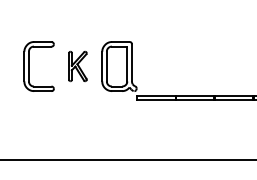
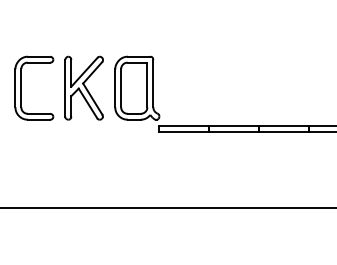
part: (77, 65) -> (83, 87), size x1.67

